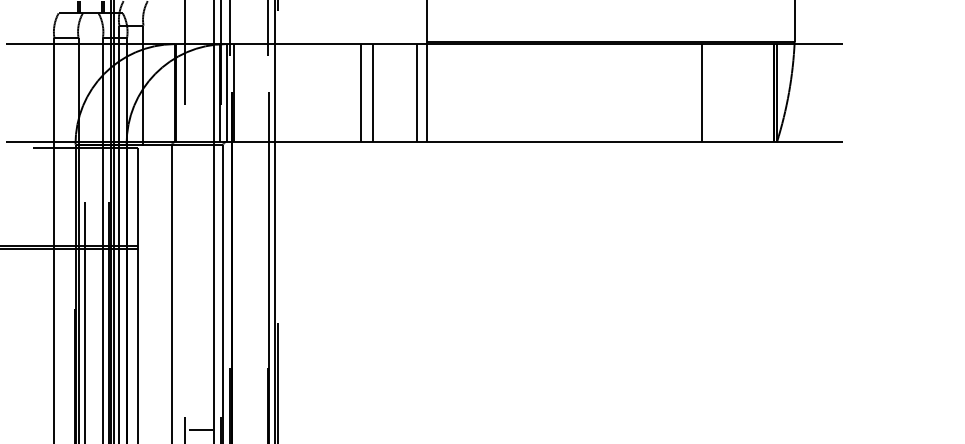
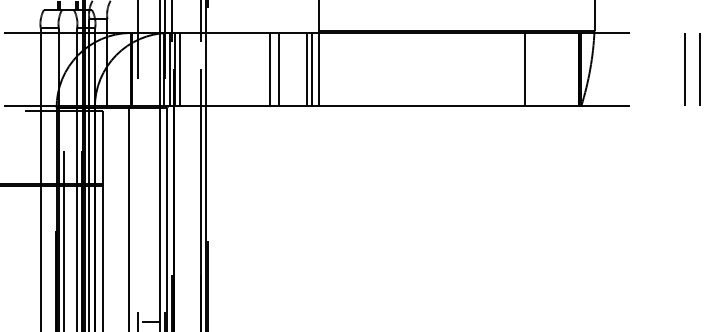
line: (239, 92) -> (179, 69), added
line: (410, 92) -> (307, 69), added
line: (916, 92) -> (685, 69), added
line: (936, 92) -> (700, 69), added

